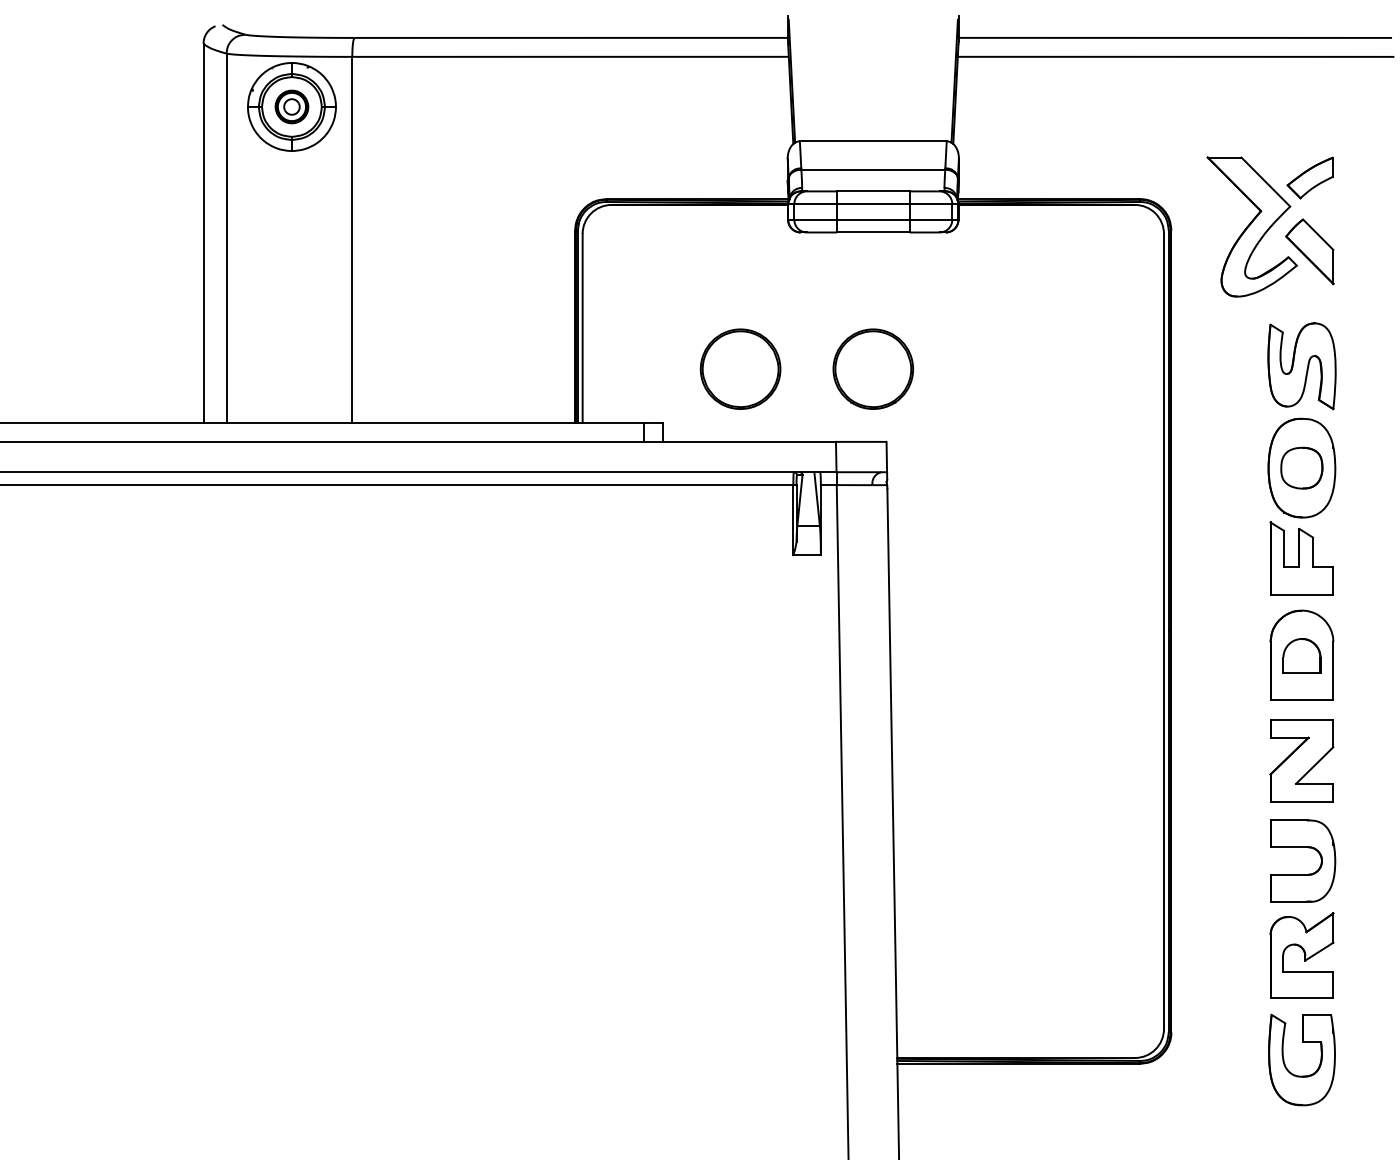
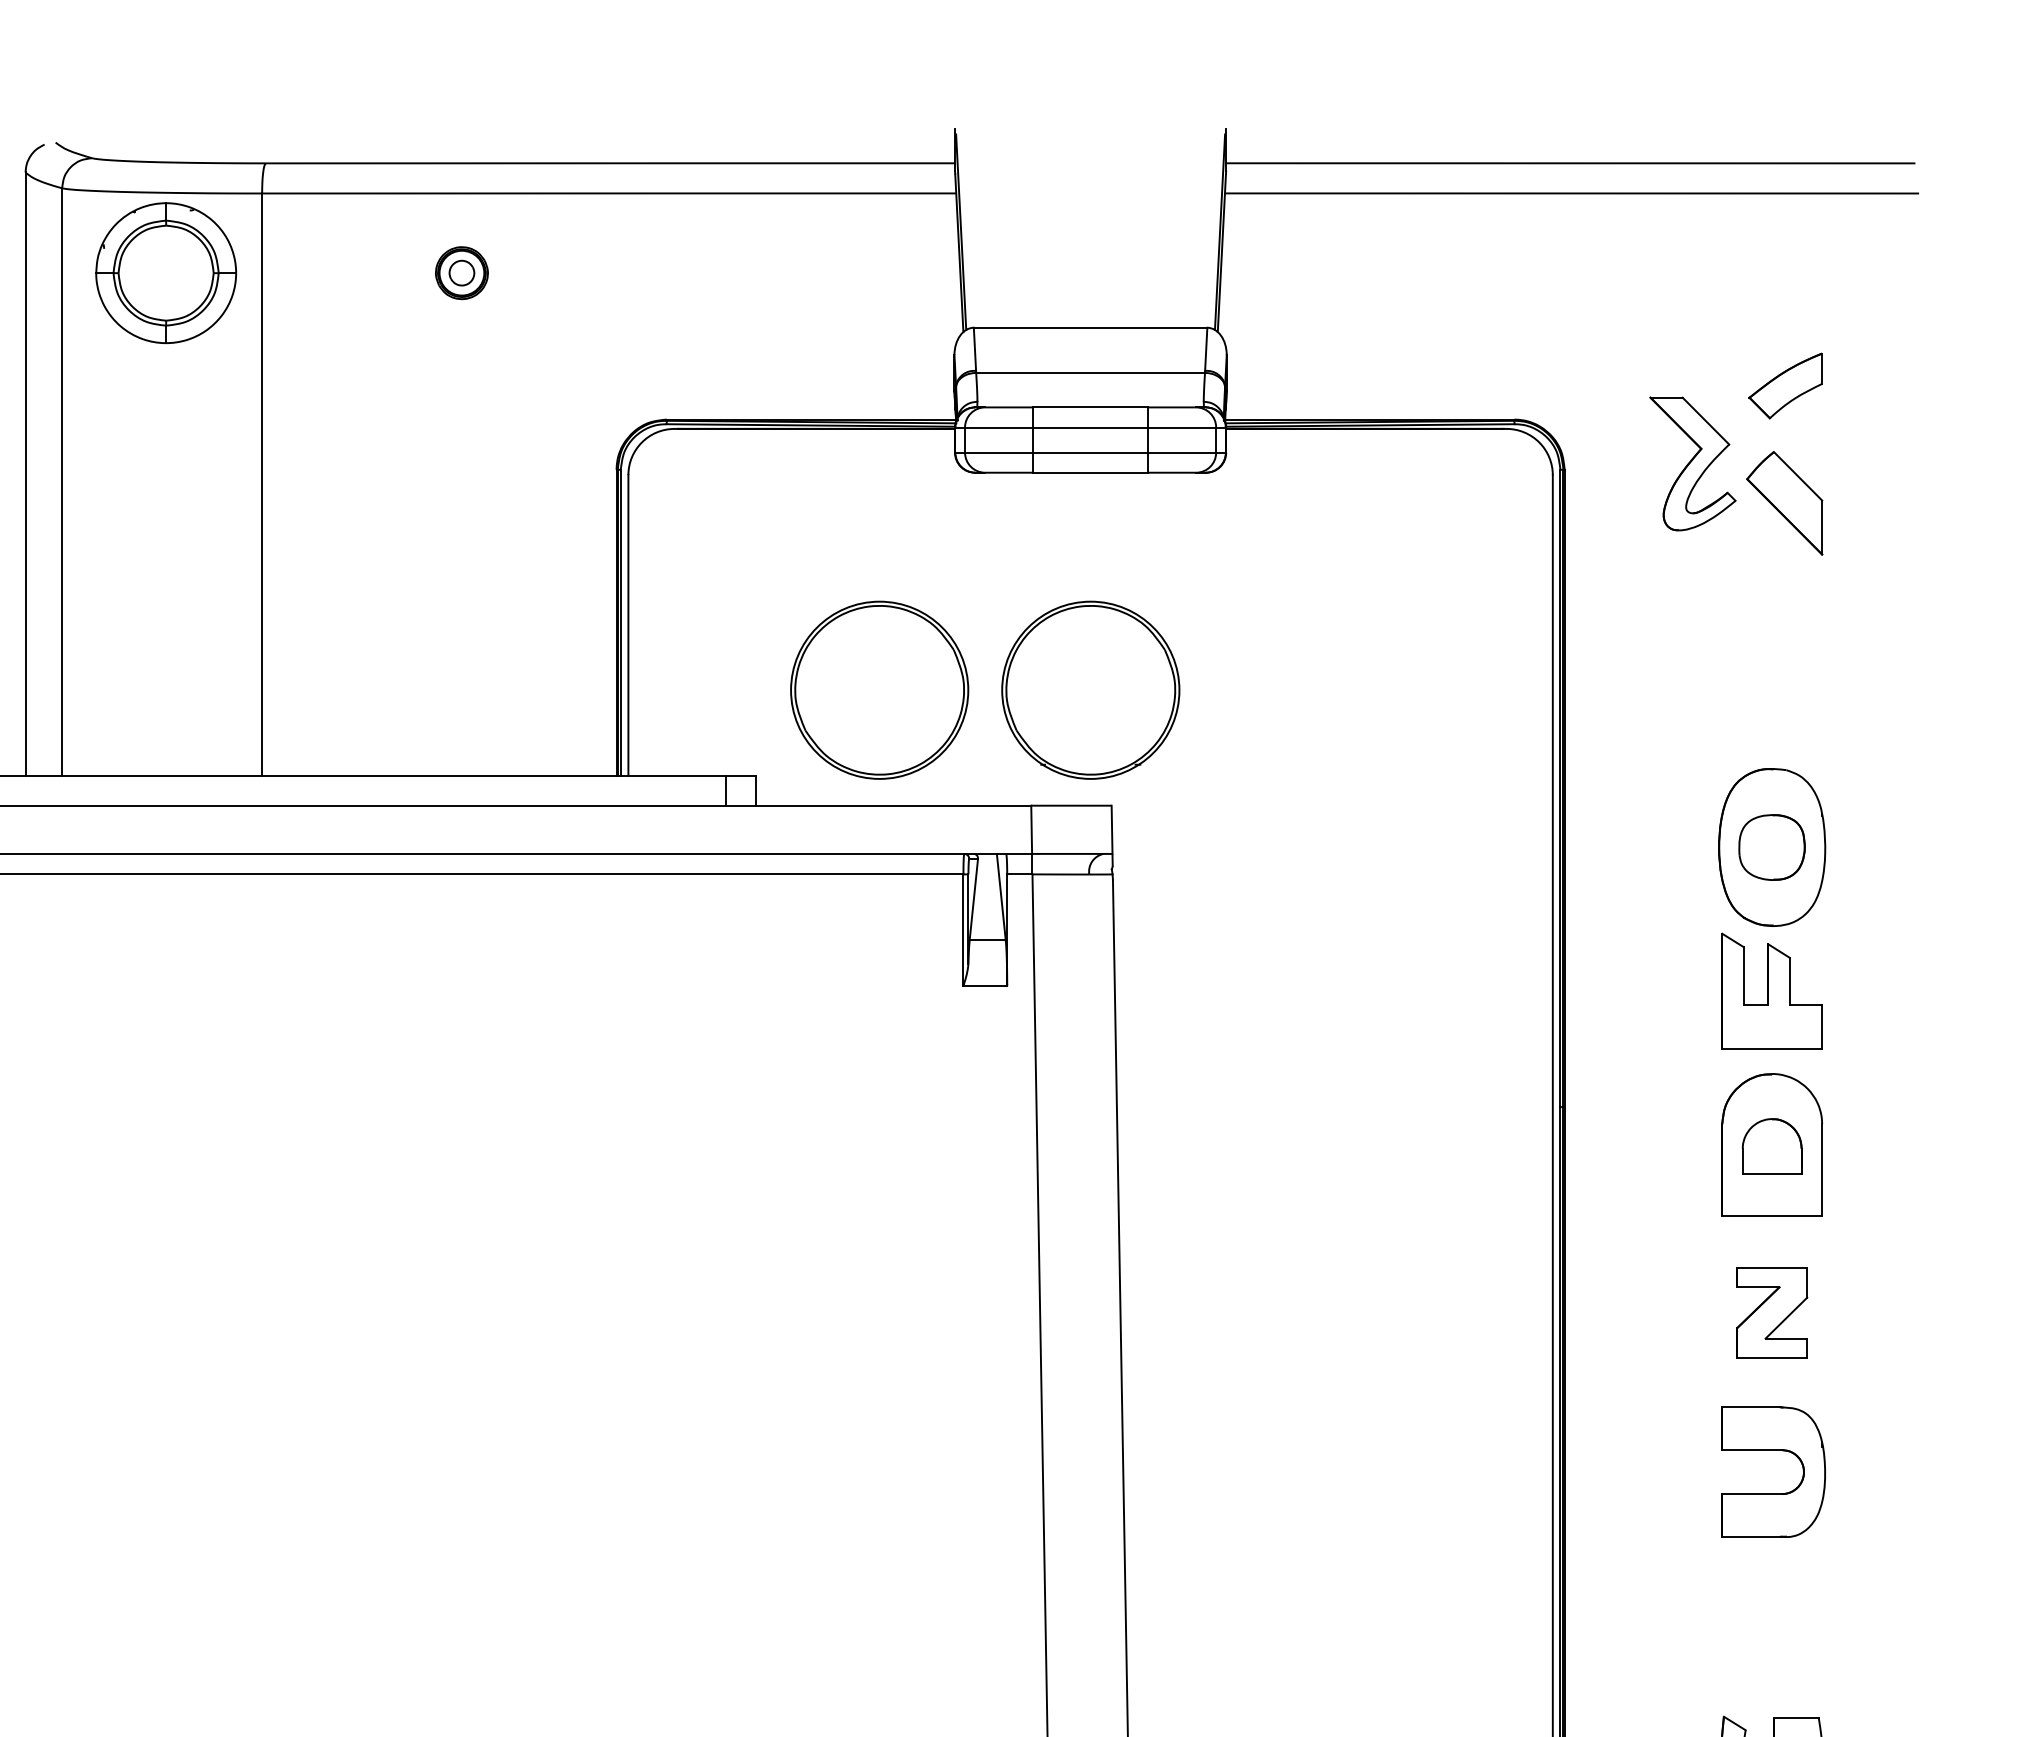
part: (291, 106) -> (461, 272), moved
part: (1251, 226) -> (1691, 463), size x0.6
part: (1301, 366) -> (1771, 685), removed
part: (740, 368) -> (879, 688), size x1.4
part: (872, 368) -> (1089, 688), size x1.4
part: (1301, 760) -> (1771, 1312), size x0.7
part: (1301, 955) -> (1771, 1622), removed

